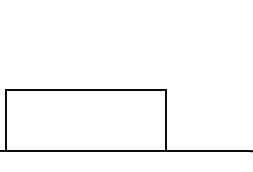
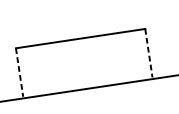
line: (6, 119) -> (19, 72), solid -> dashed
line: (165, 119) -> (148, 53), solid -> dashed

